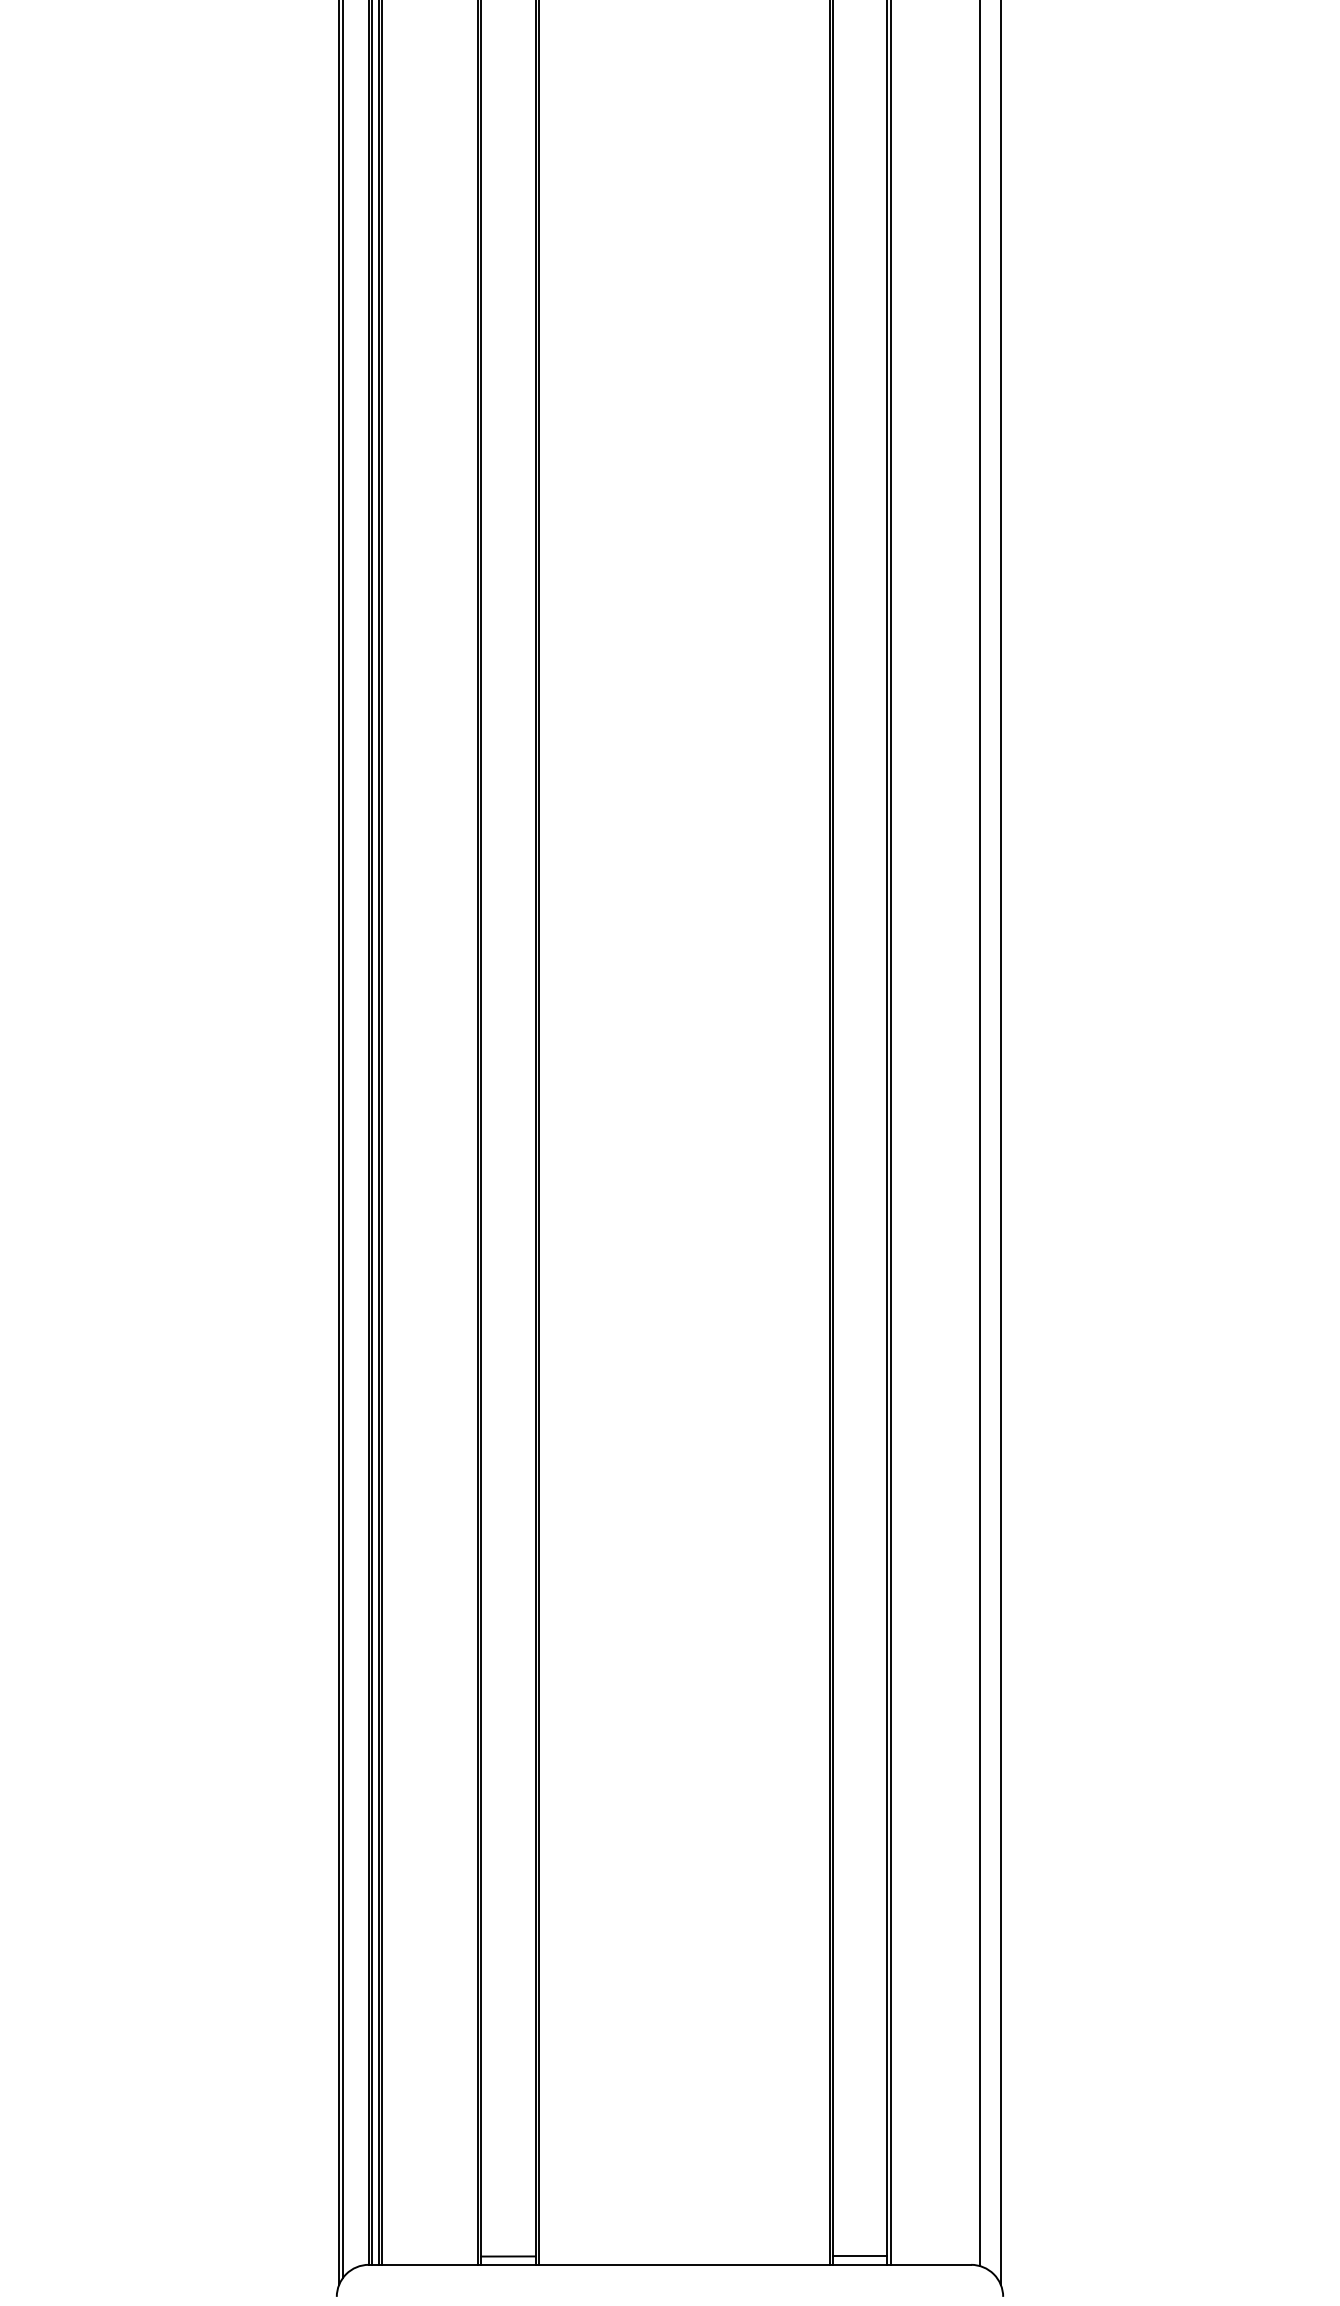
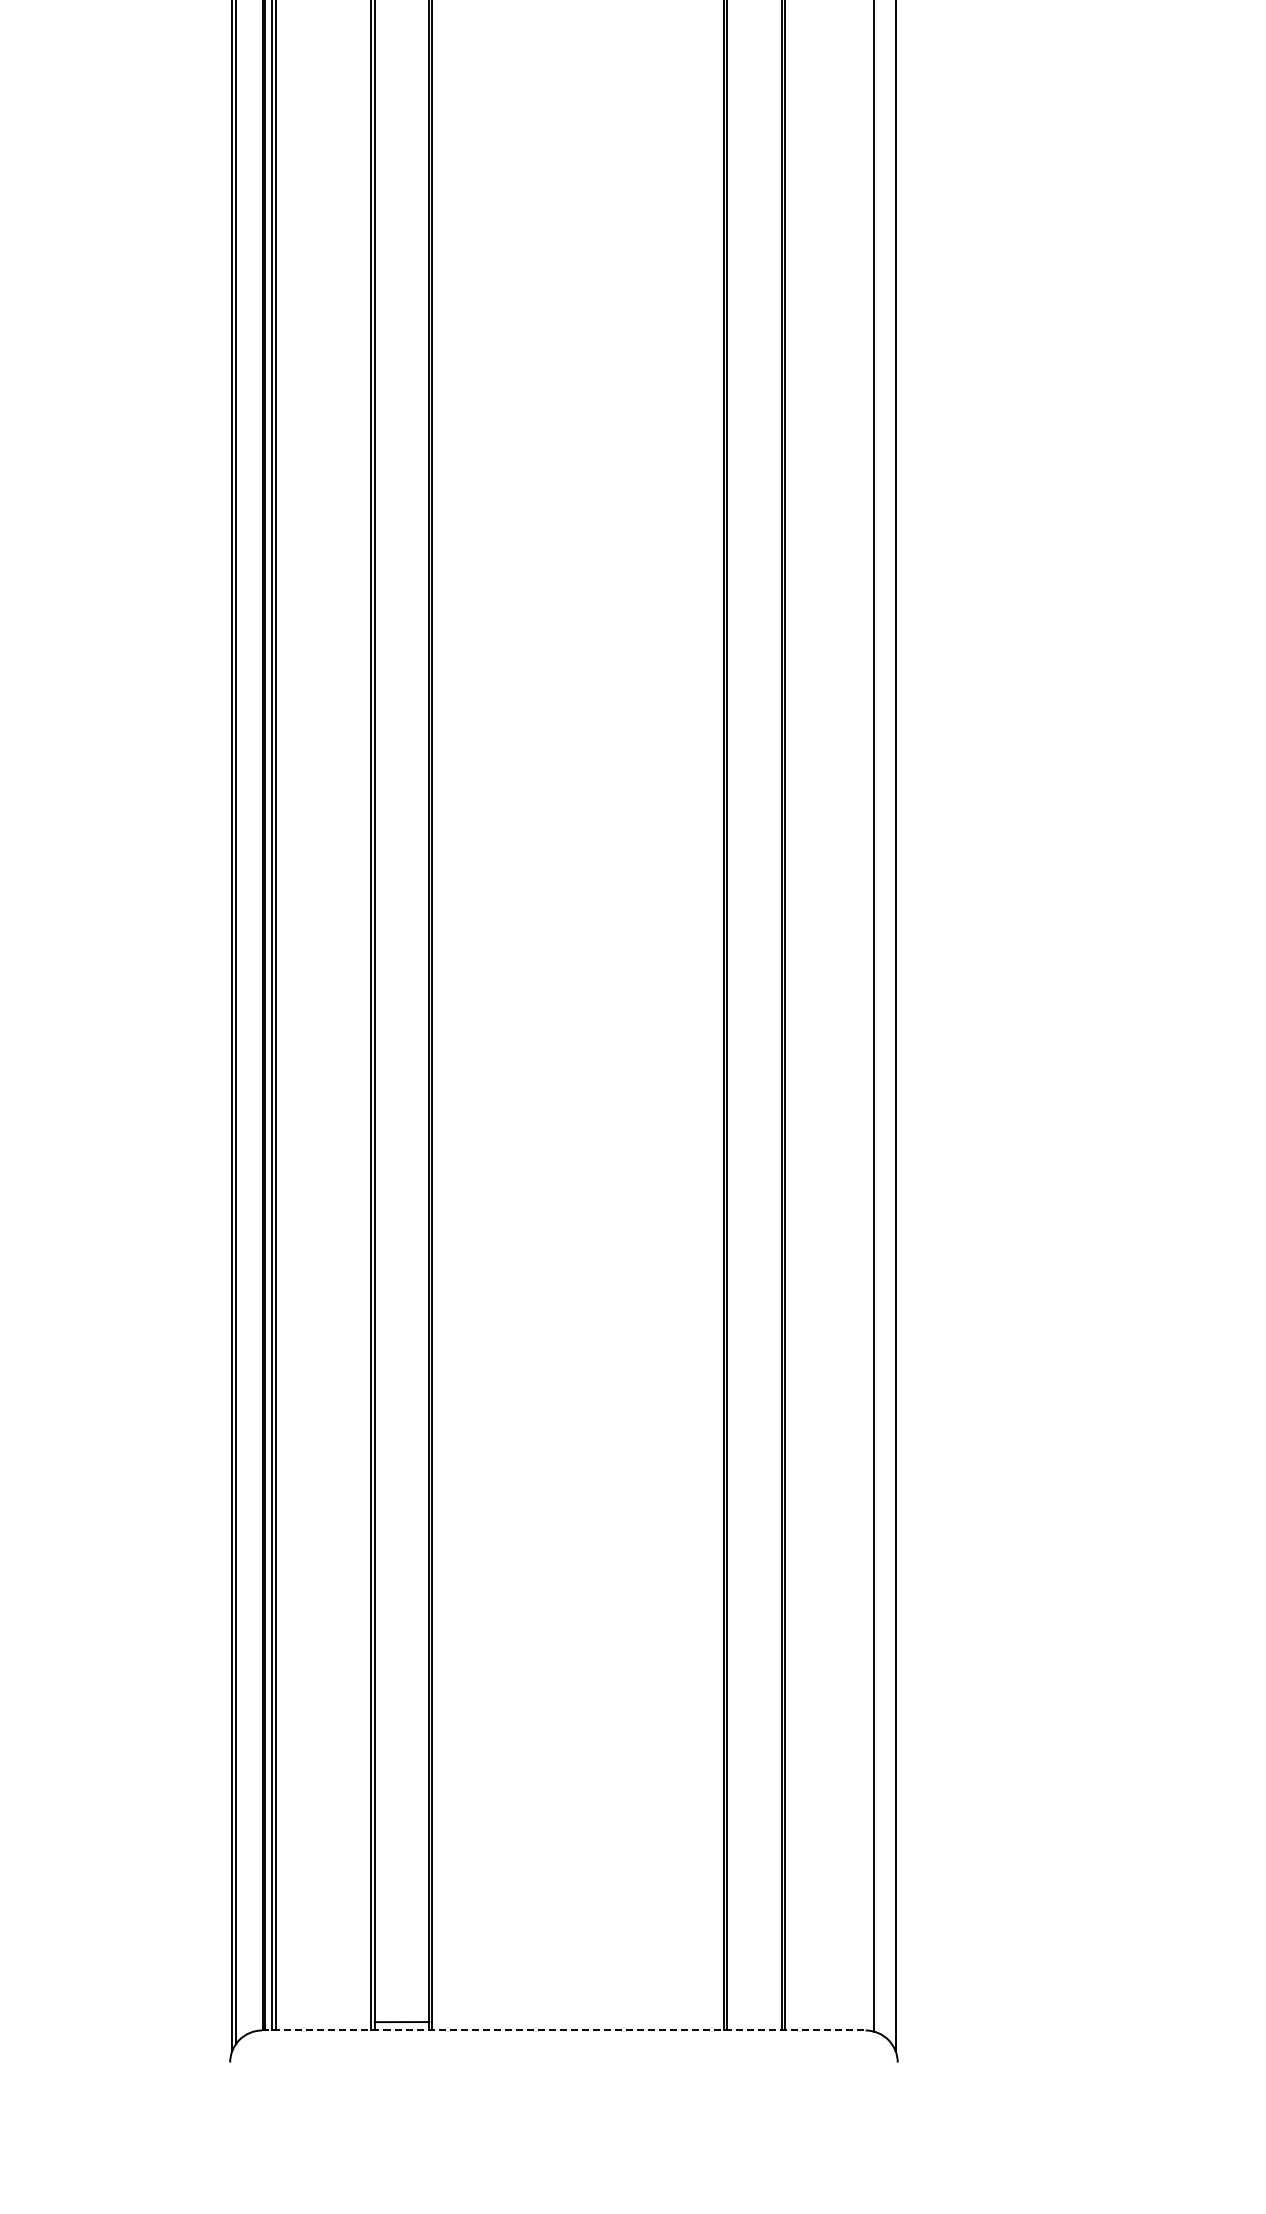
line: (859, 2256) -> (753, 2022), removed
line: (670, 2264) -> (564, 2030), solid -> dashed

